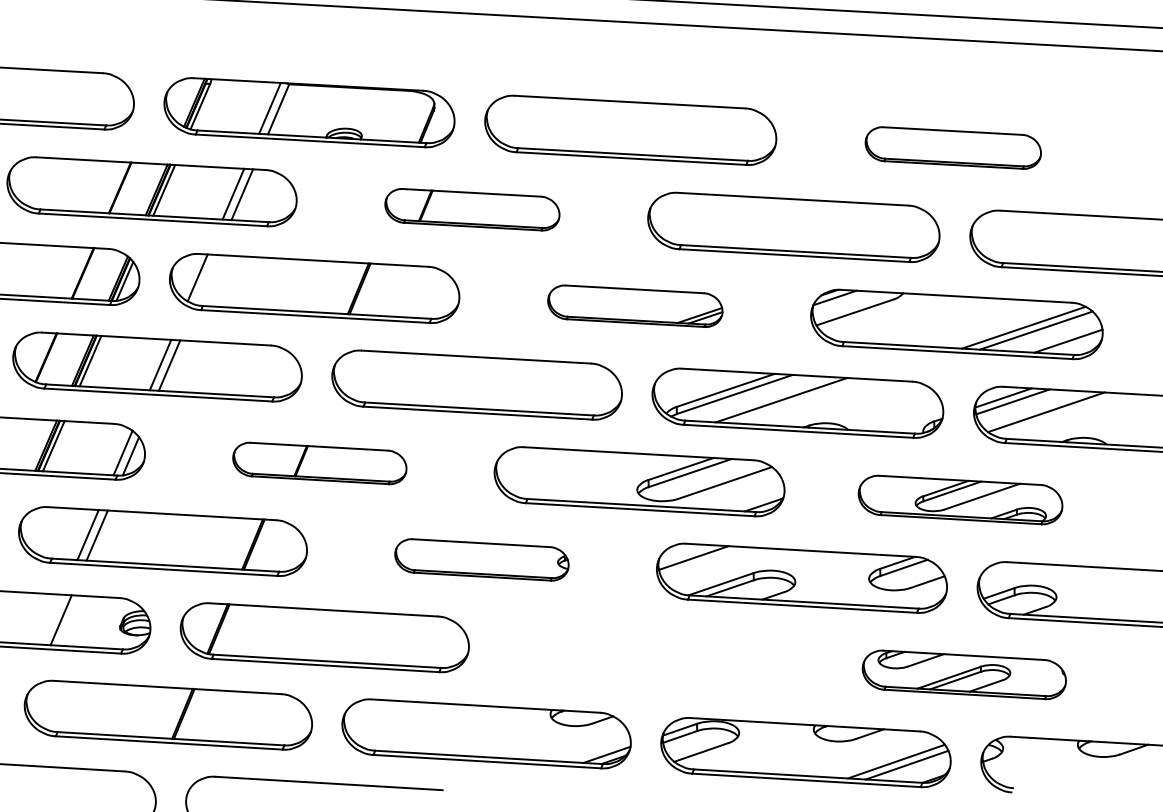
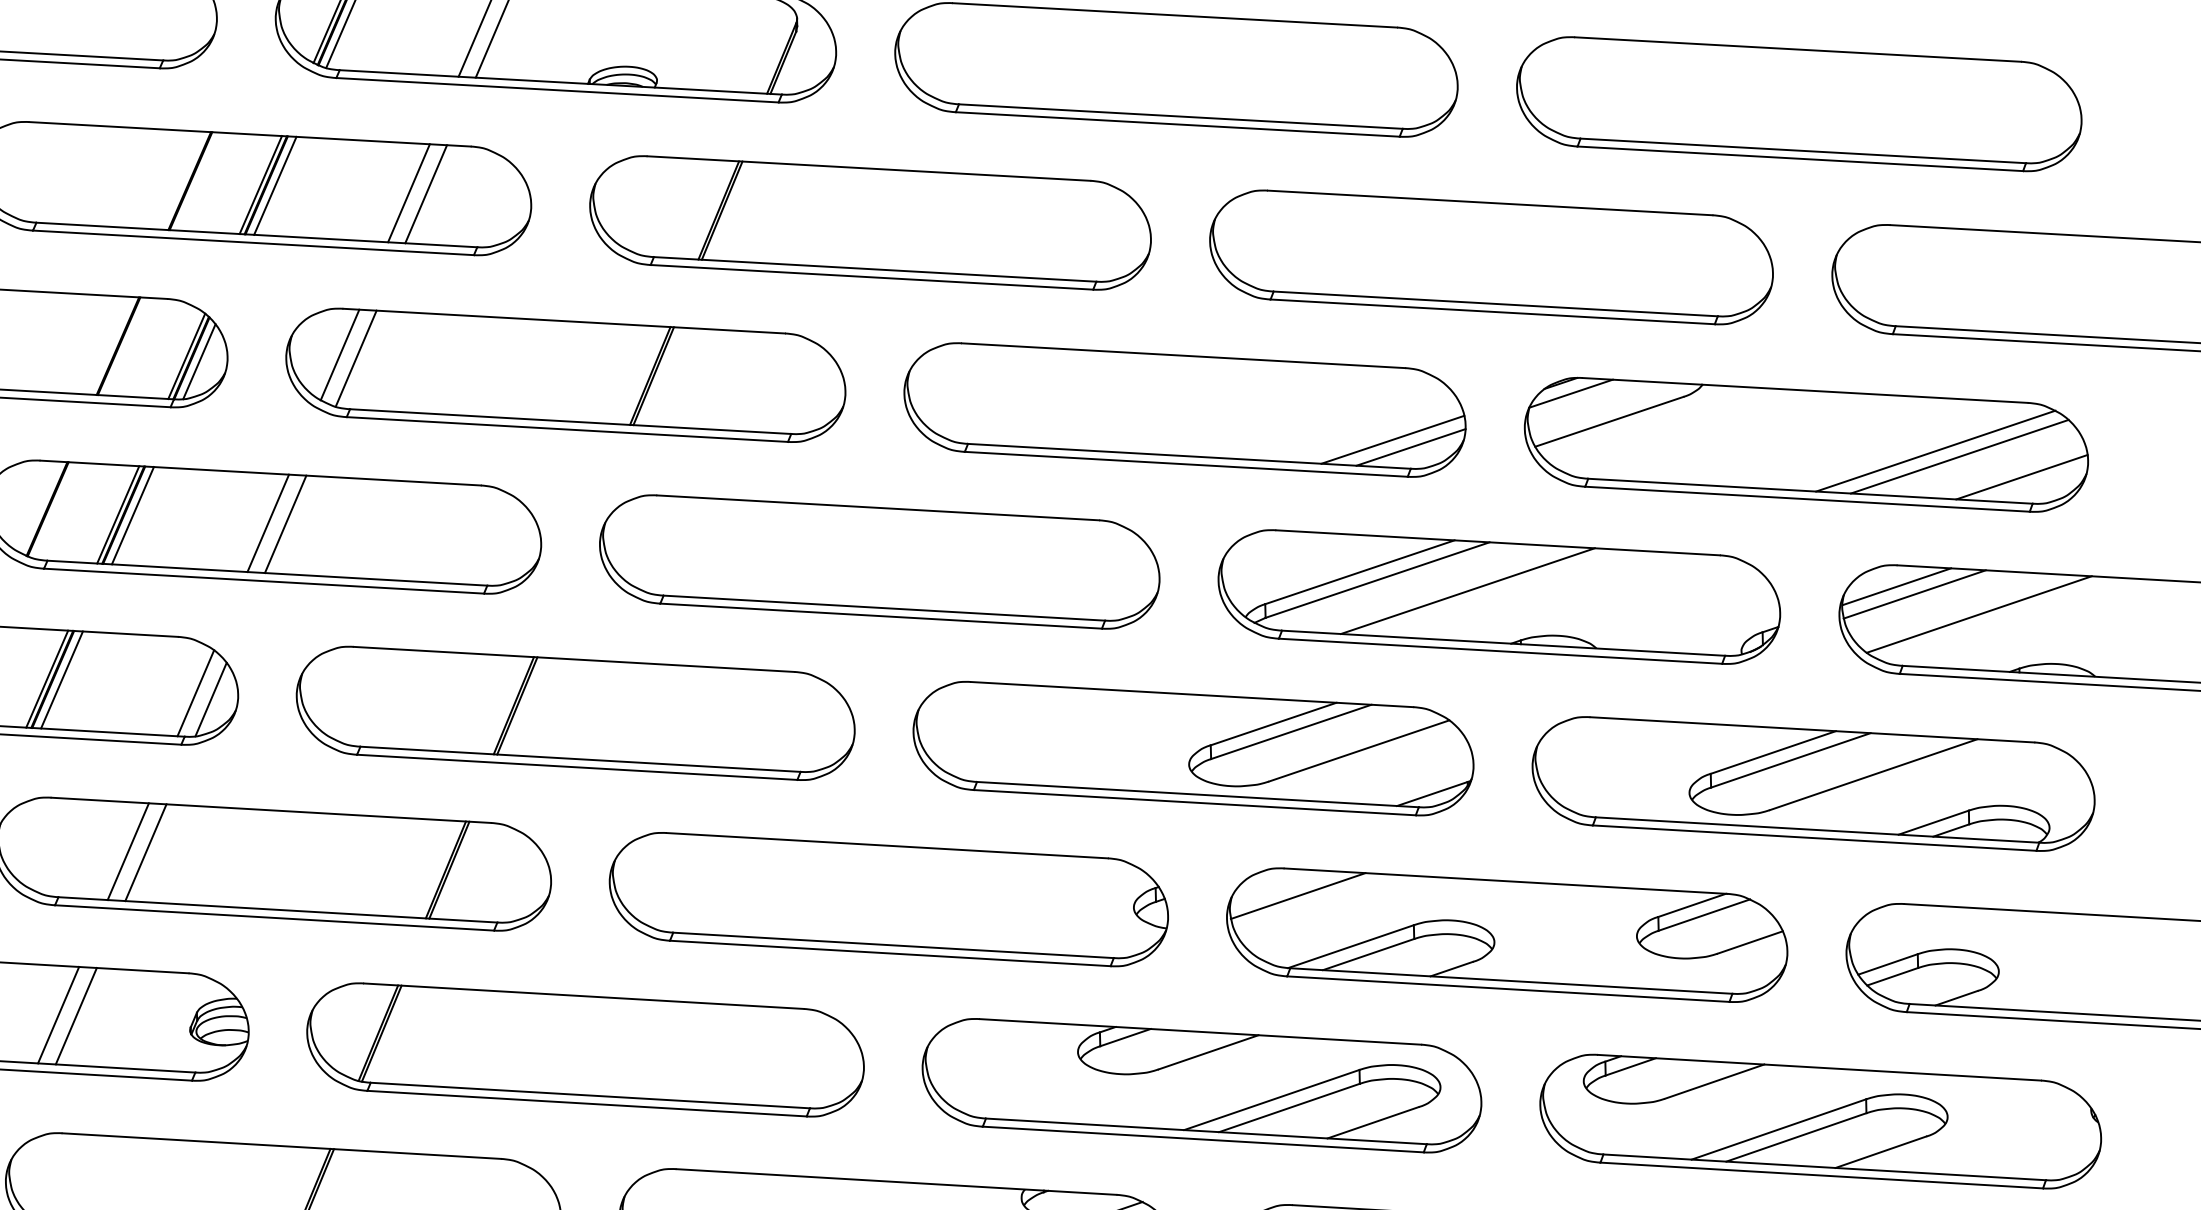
part: (953, 147) -> (1799, 103), size x1.67
part: (472, 209) -> (870, 222), size x1.67
line: (205, 279) -> (355, 358), added
part: (635, 305) -> (1185, 408), size x1.67
part: (319, 463) -> (575, 713), size x1.67
part: (960, 499) -> (1813, 782), size x1.43
part: (481, 559) -> (888, 898), size x1.67
line: (51, 619) -> (57, 1014), added
part: (643, 655) -> (1201, 1084), added
part: (964, 674) -> (1821, 1120), size x1.43

